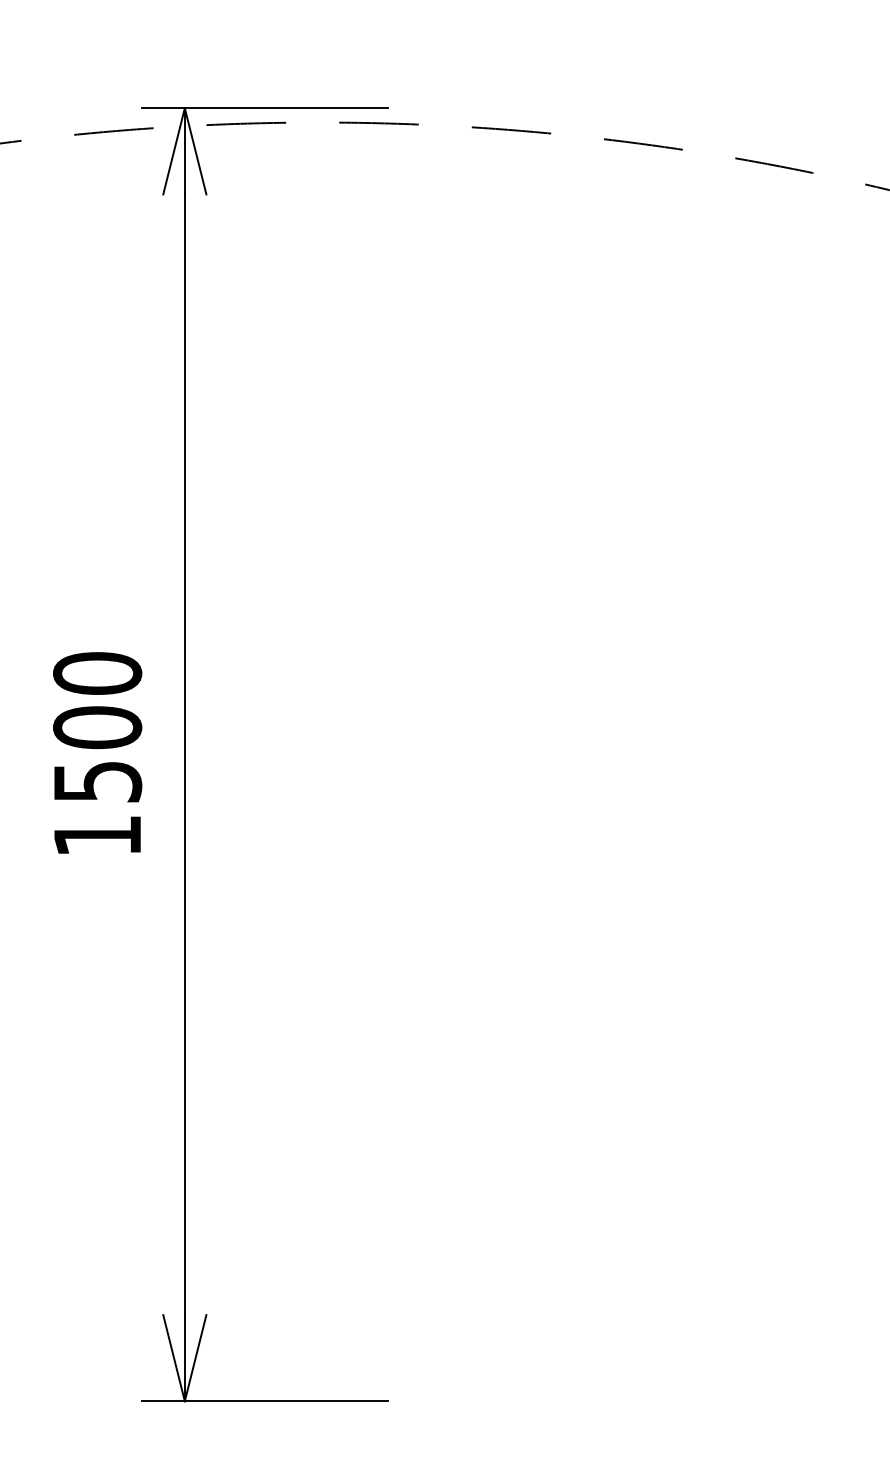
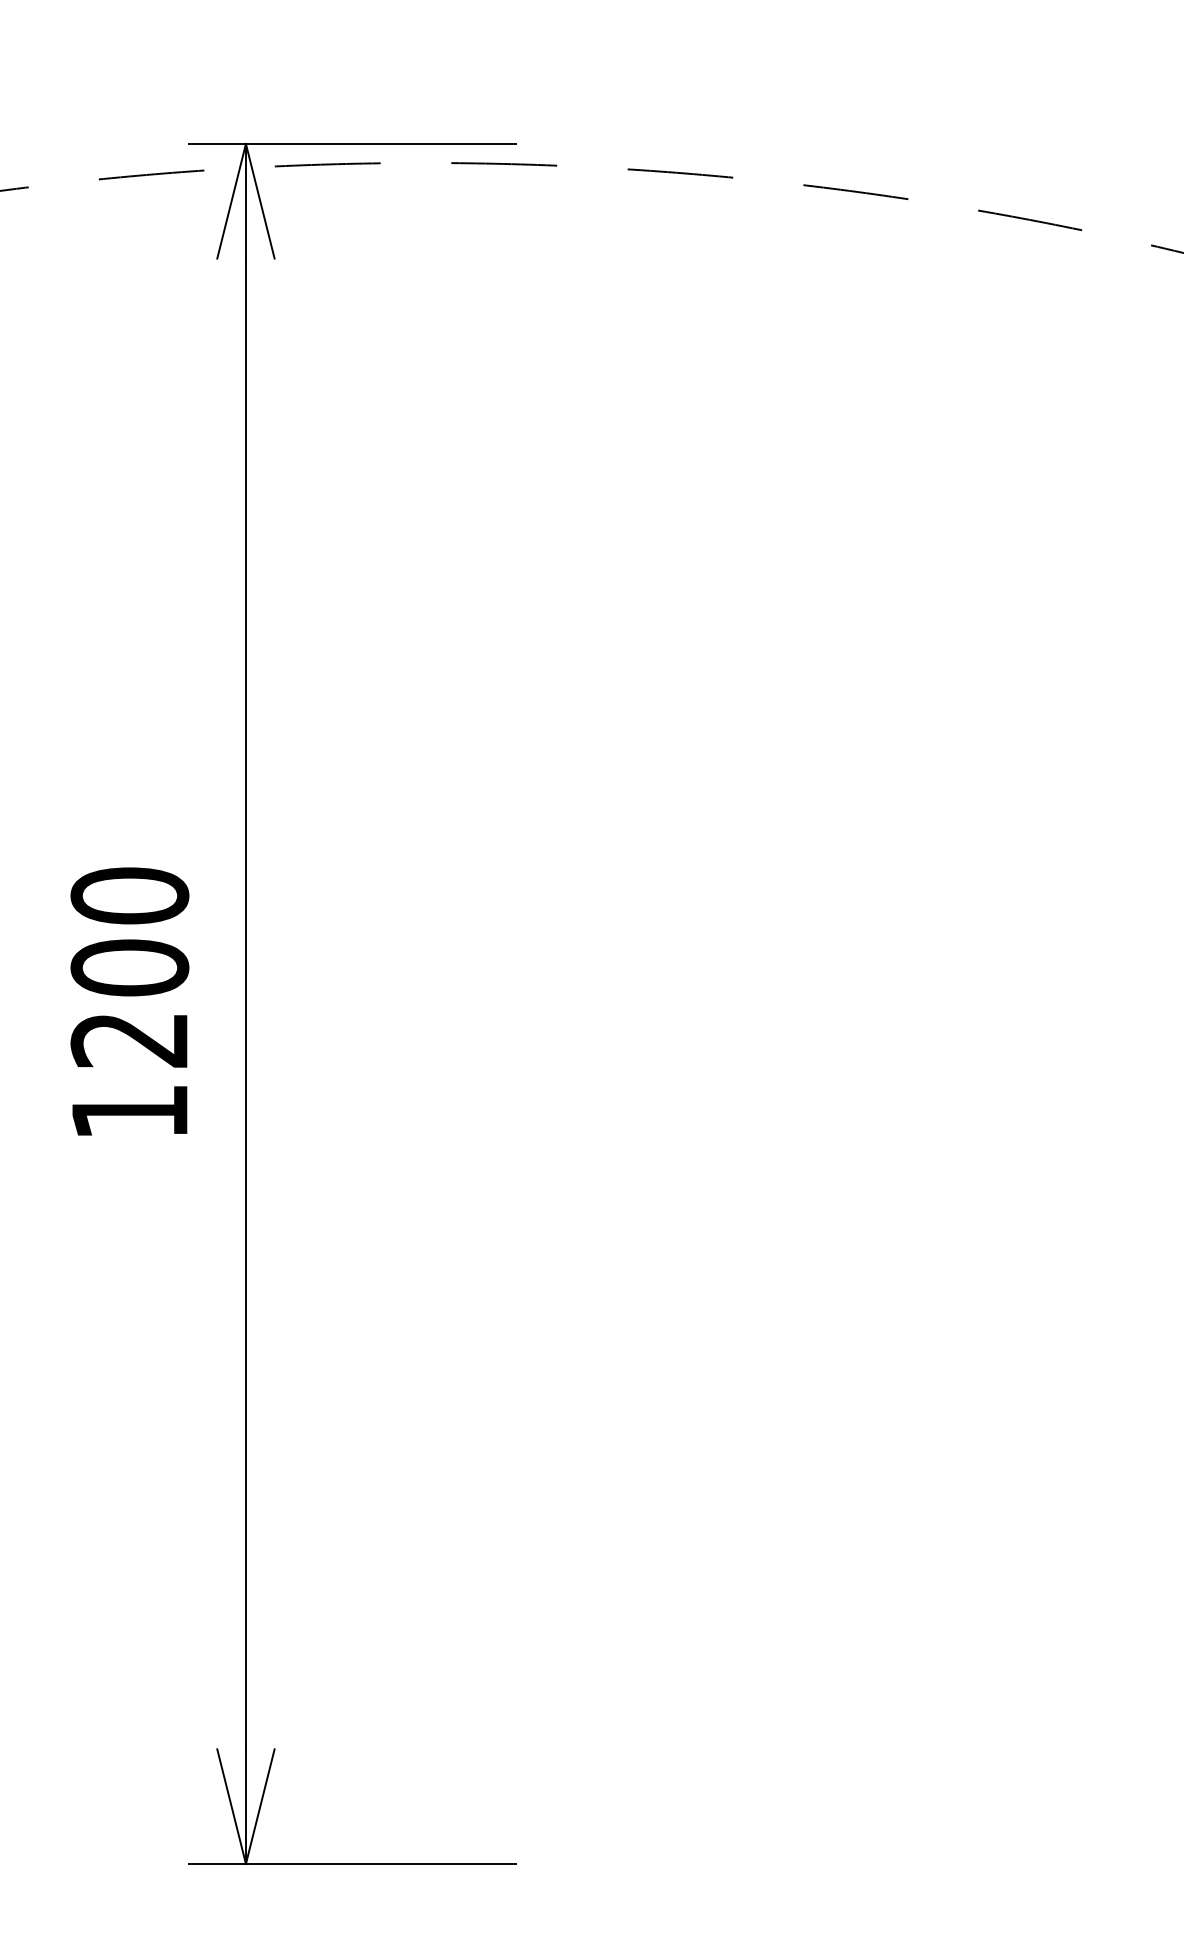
text: (97, 782) -> (129, 1040), 1500 -> 1200

